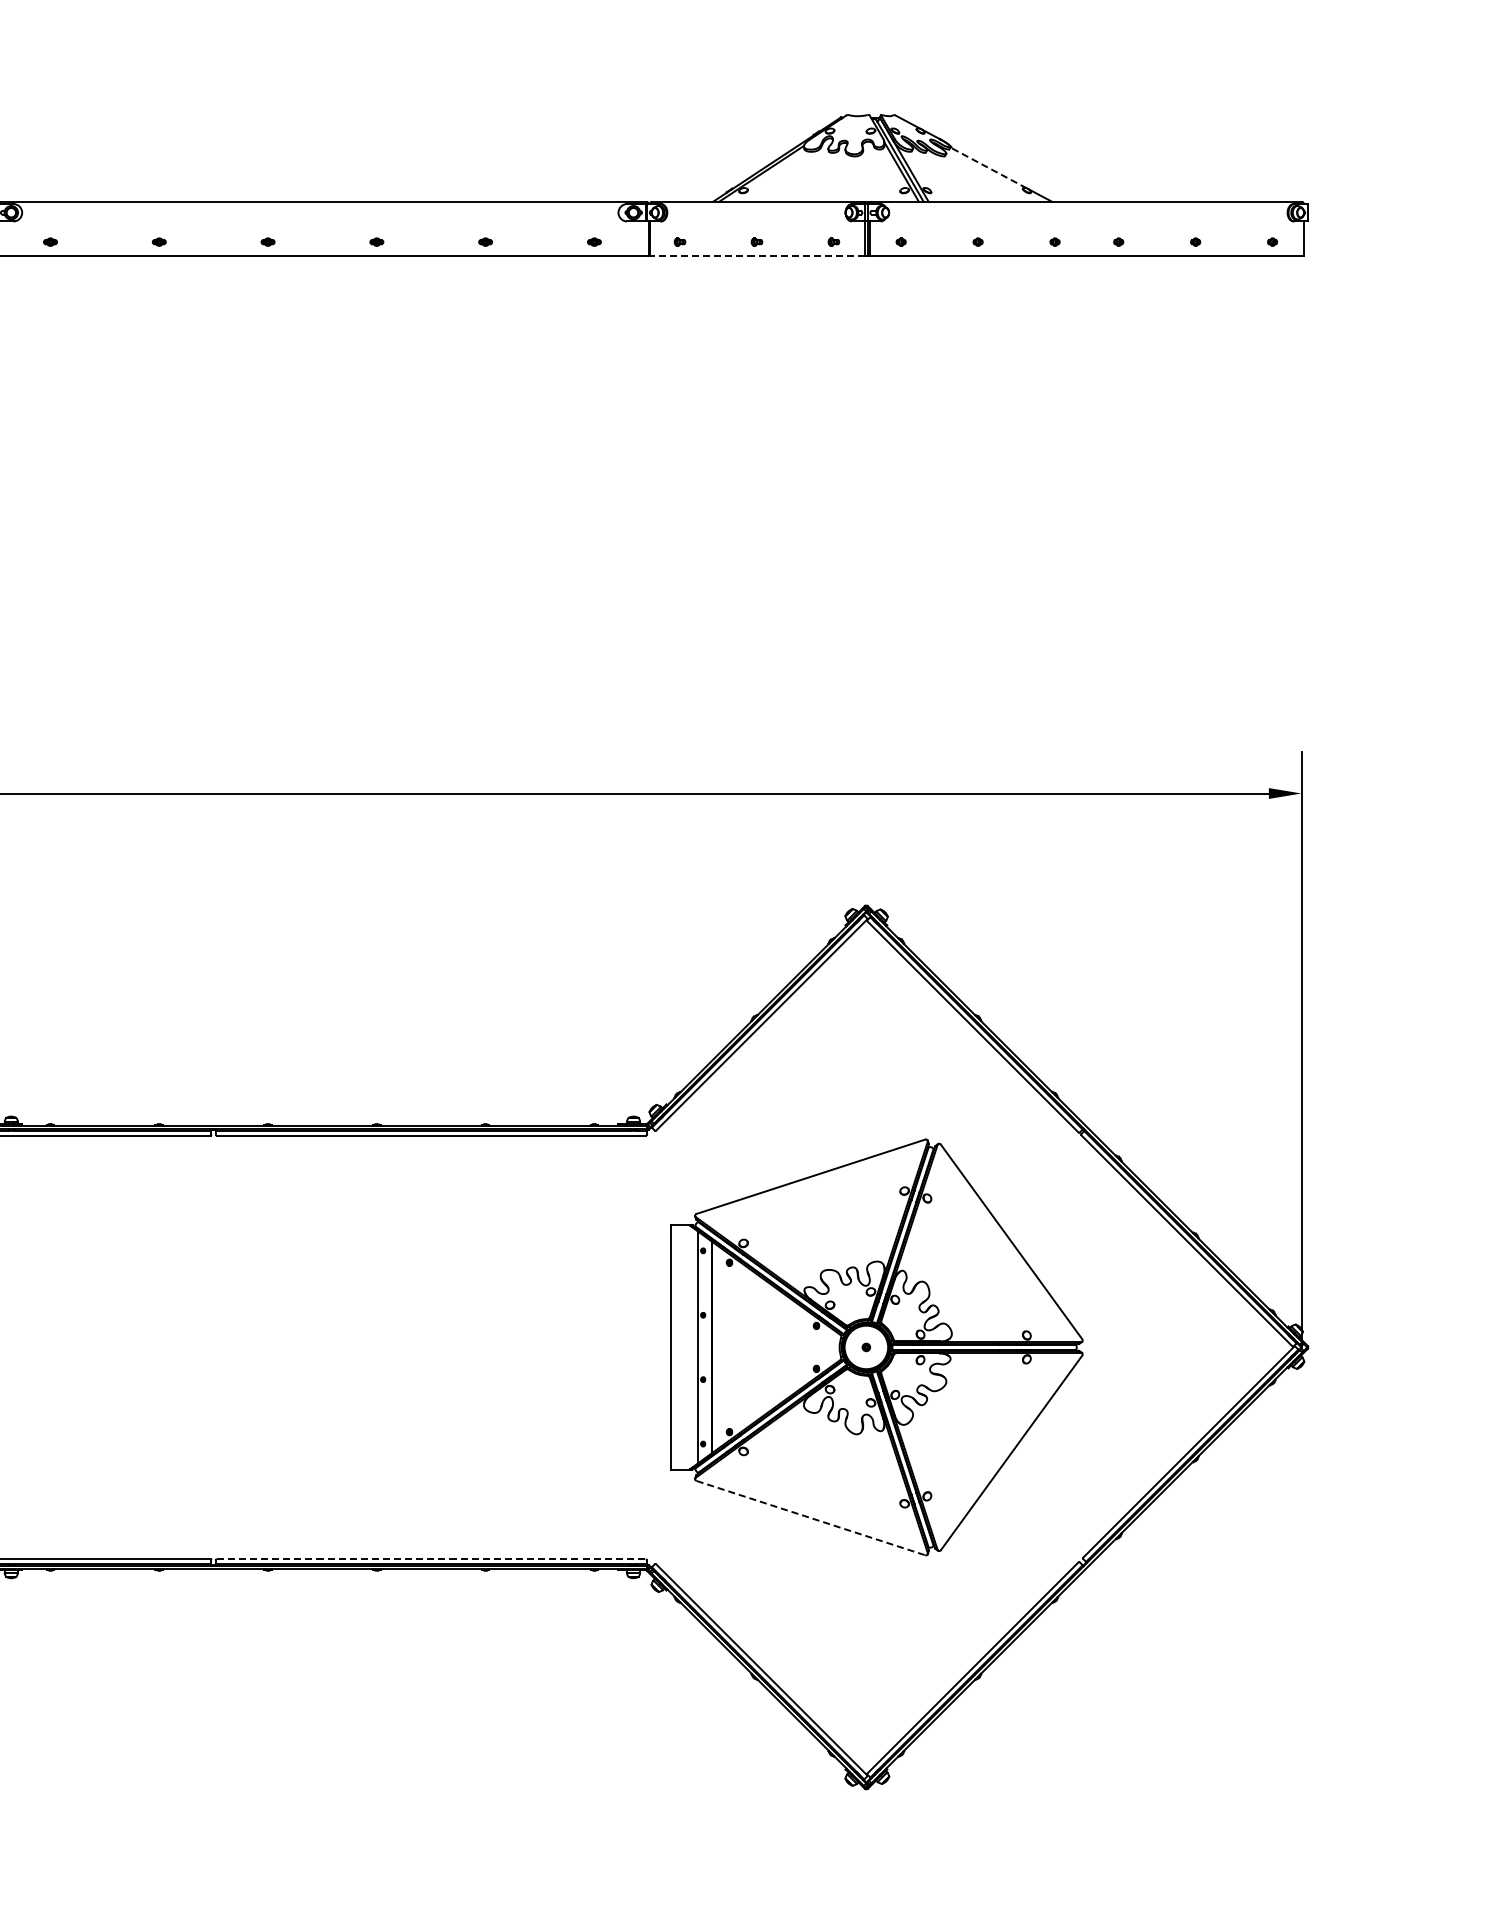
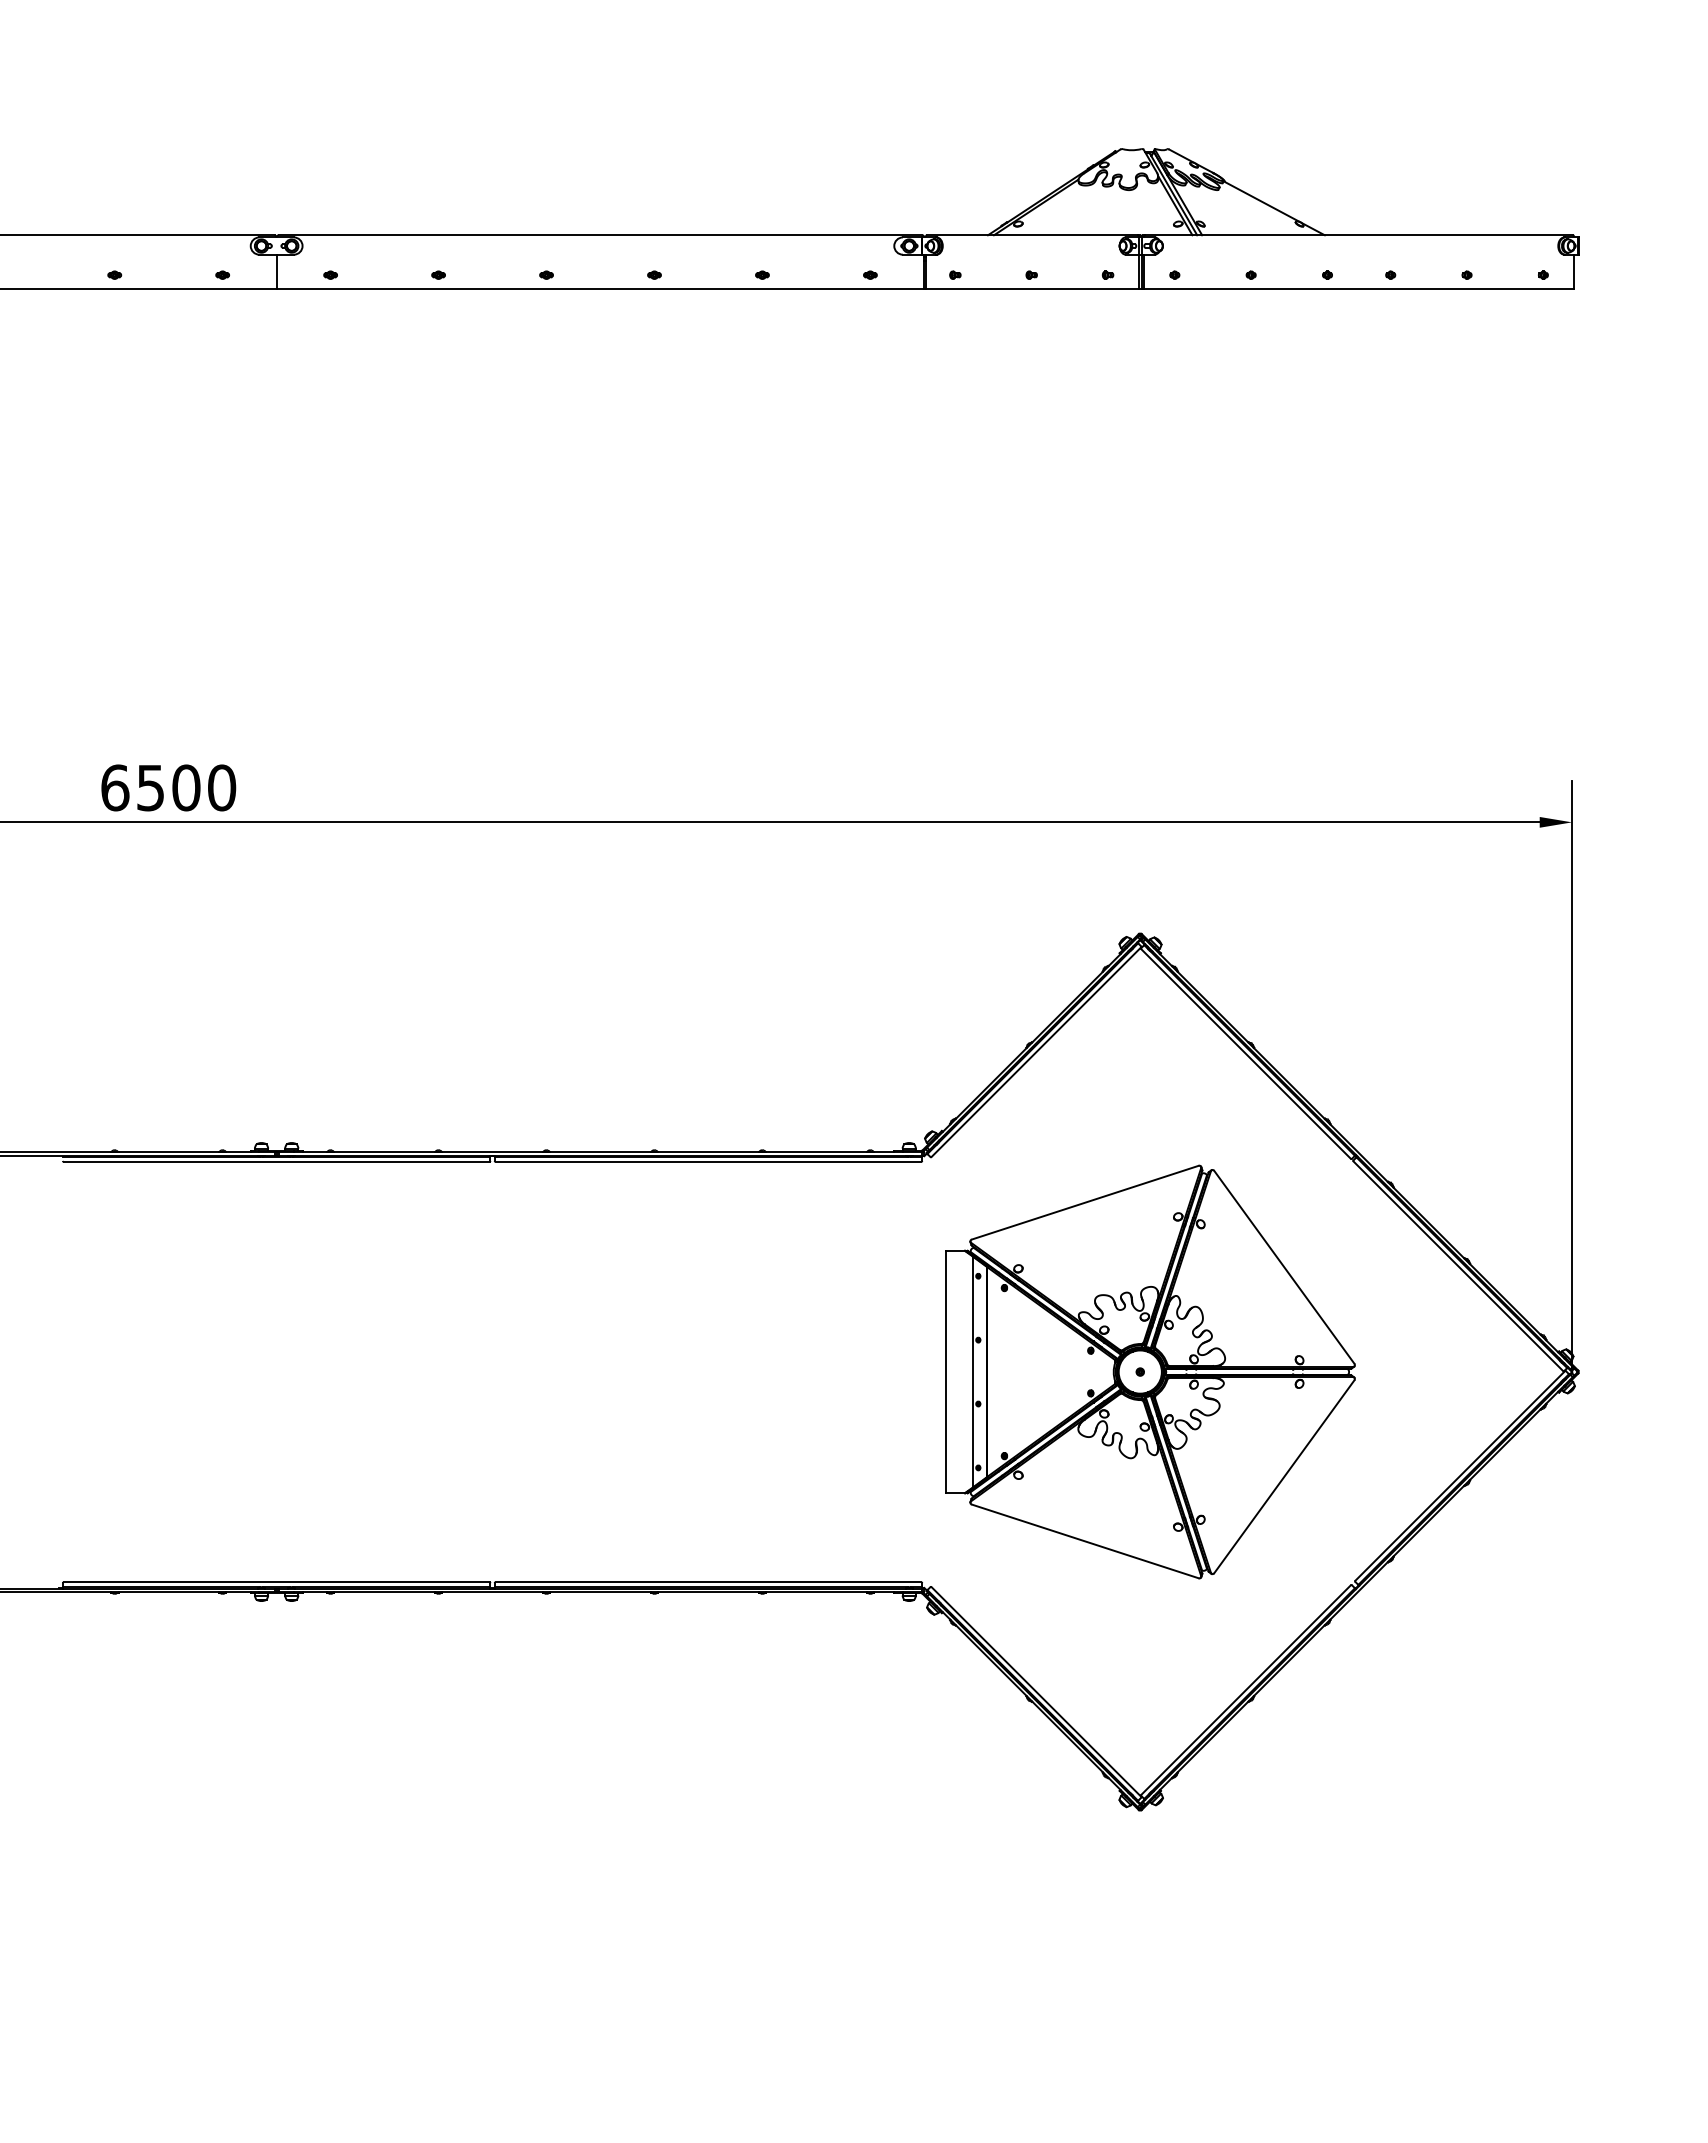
line: (988, 167) -> (1261, 201), dashed -> solid
line: (757, 256) -> (1032, 289), dashed -> solid
line: (811, 1518) -> (1085, 1541), dashed -> solid
line: (431, 1559) -> (708, 1582), dashed -> solid

